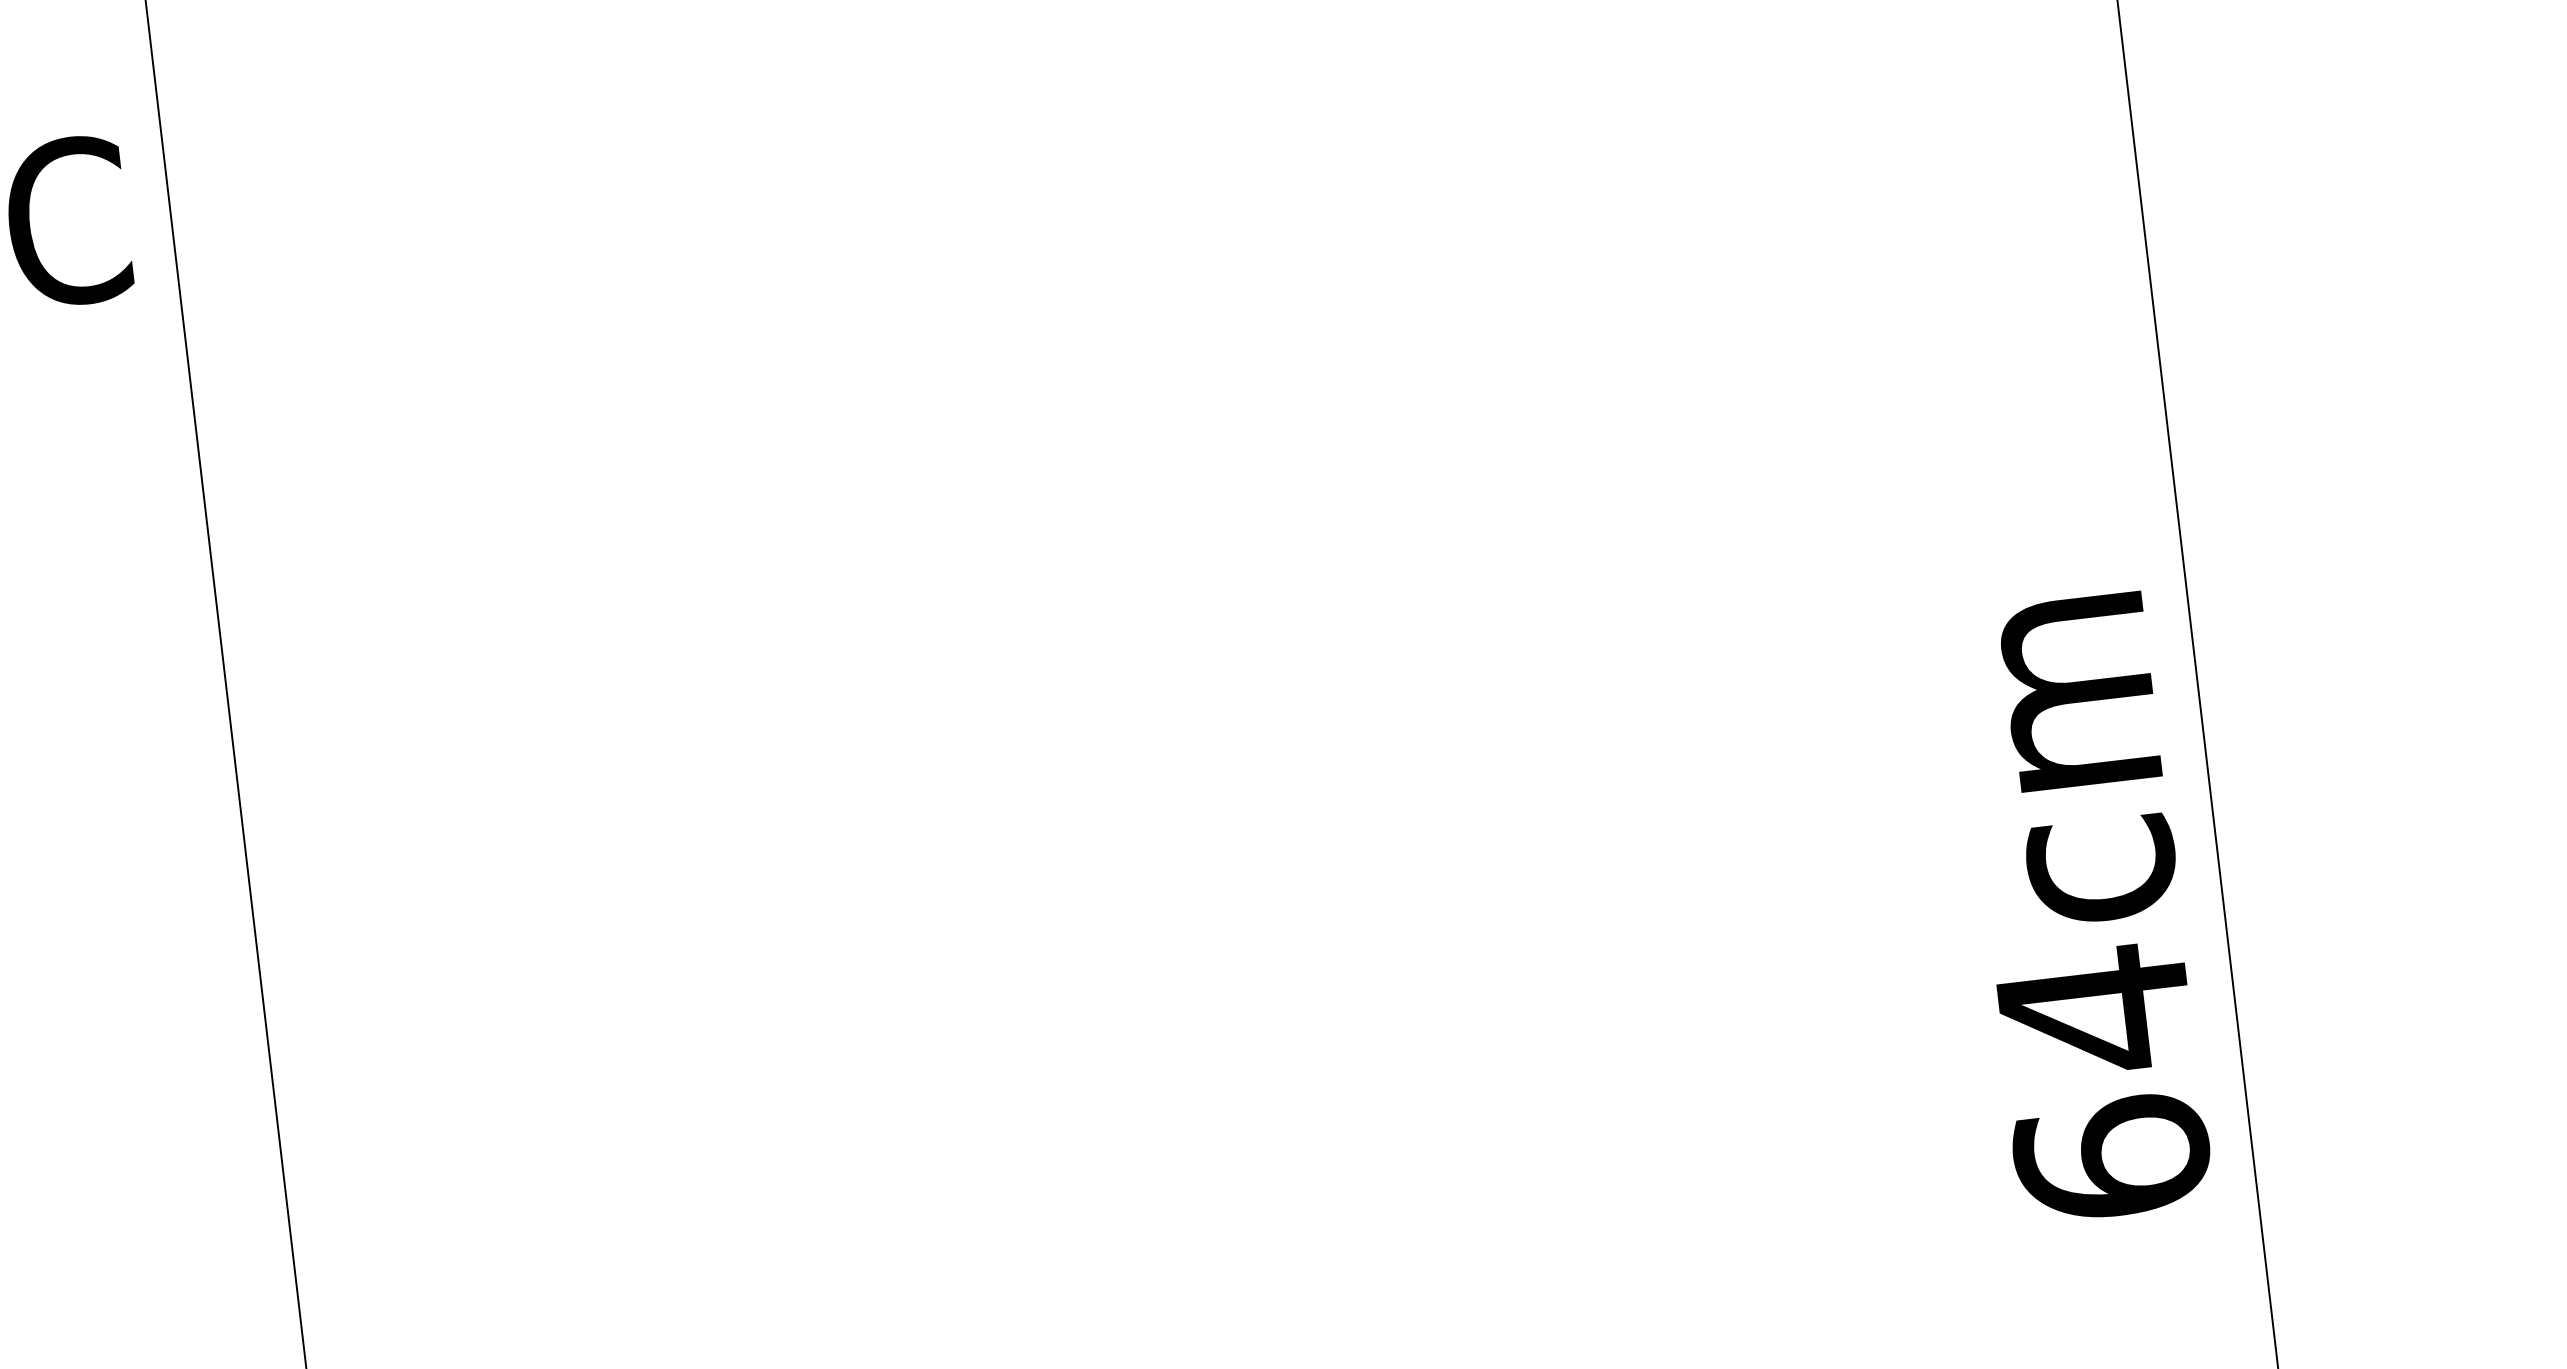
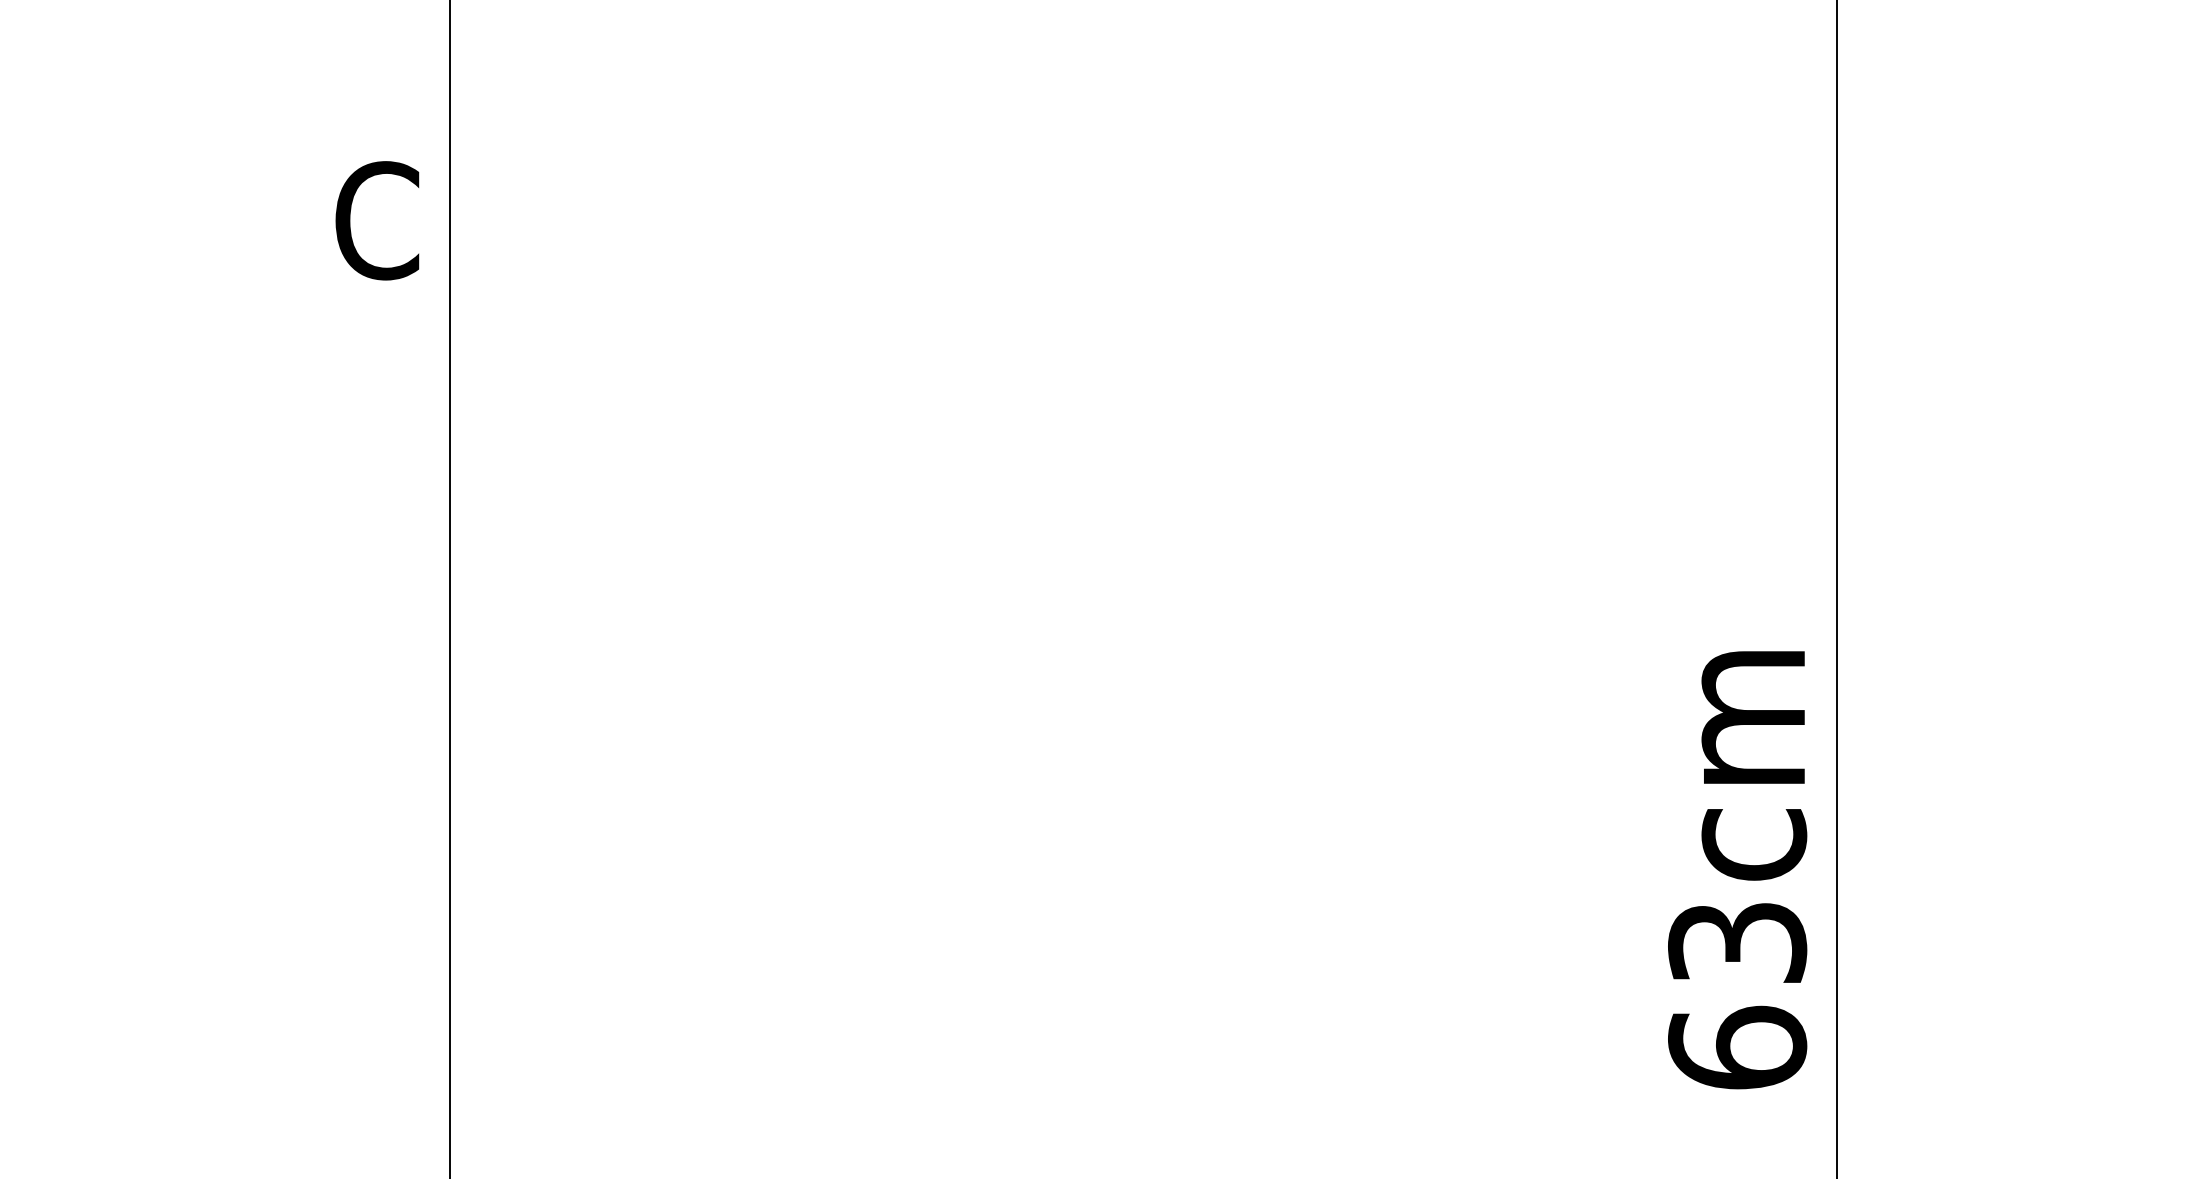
text: (2094, 1011) -> (1737, 943), 64cm -> 63cm

